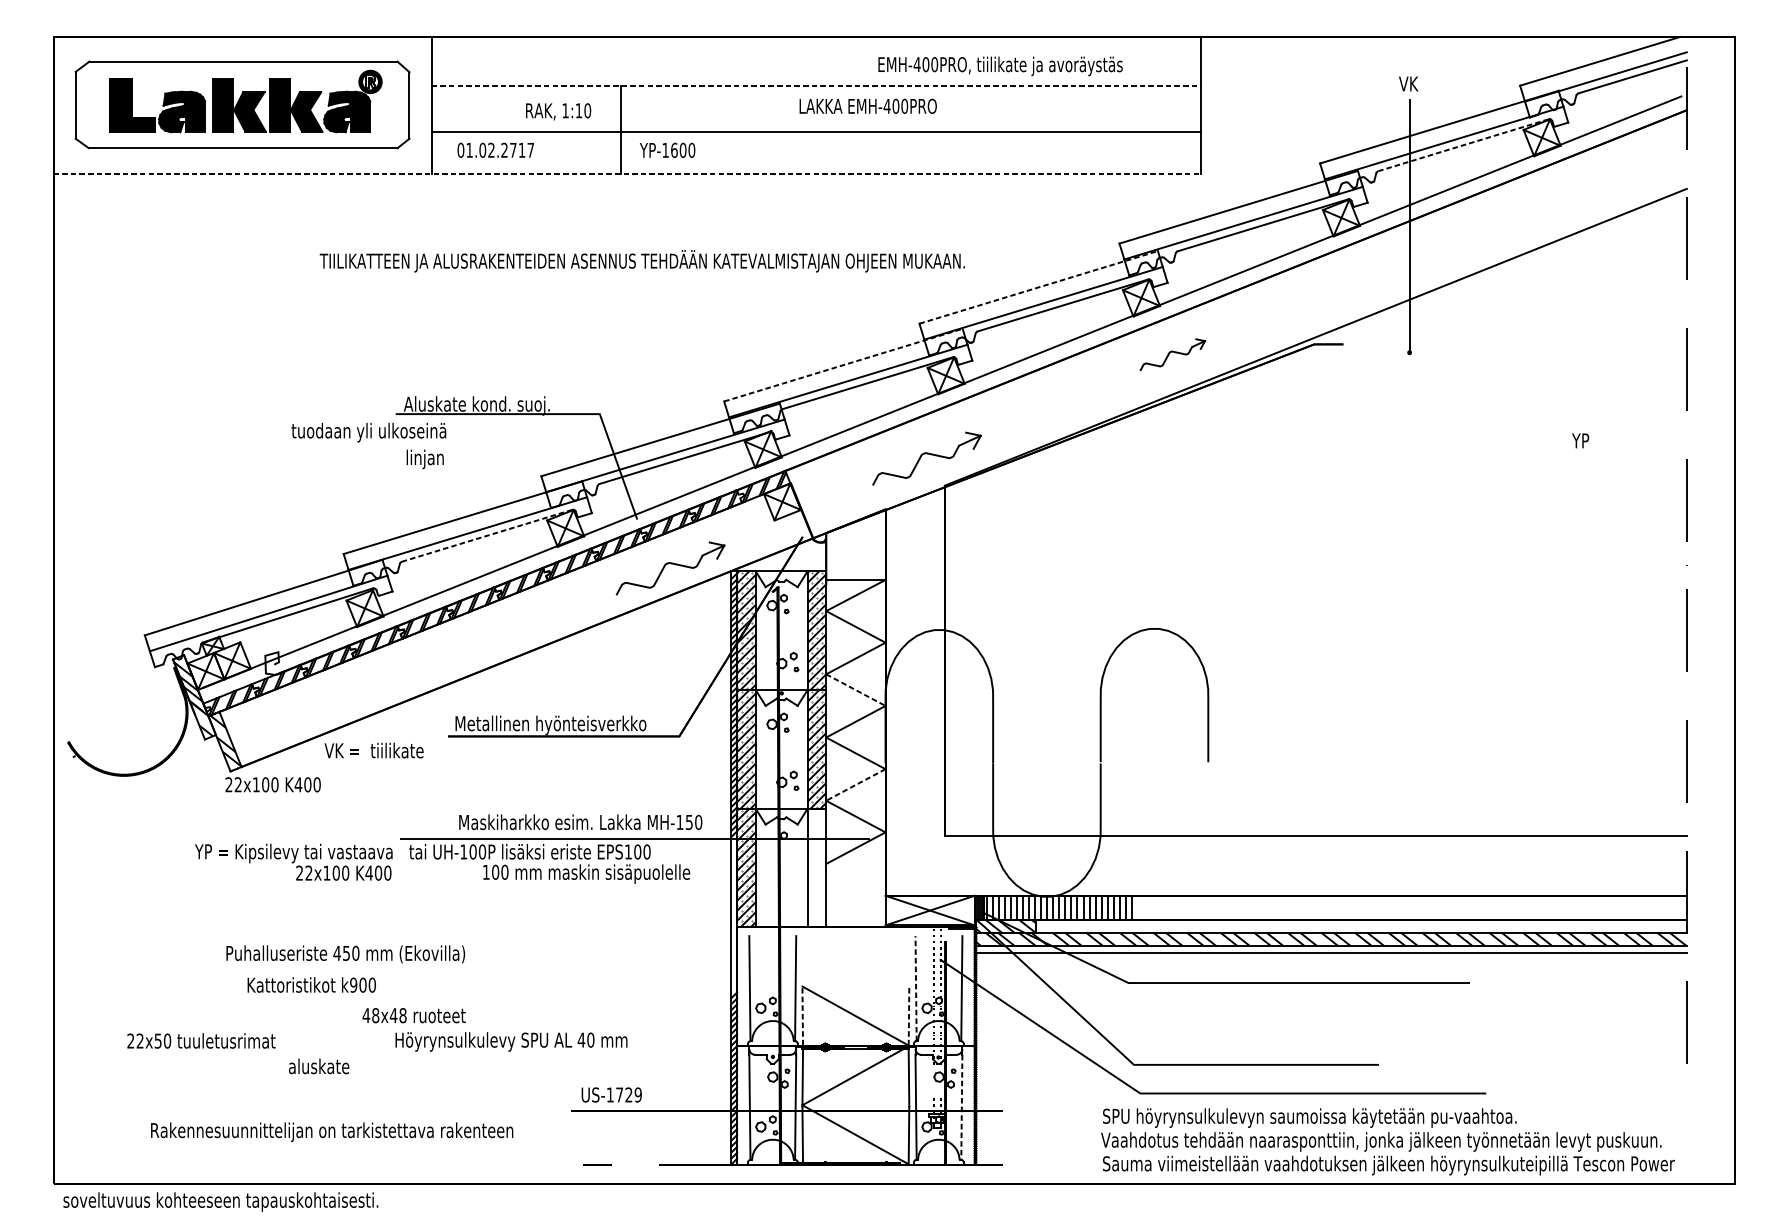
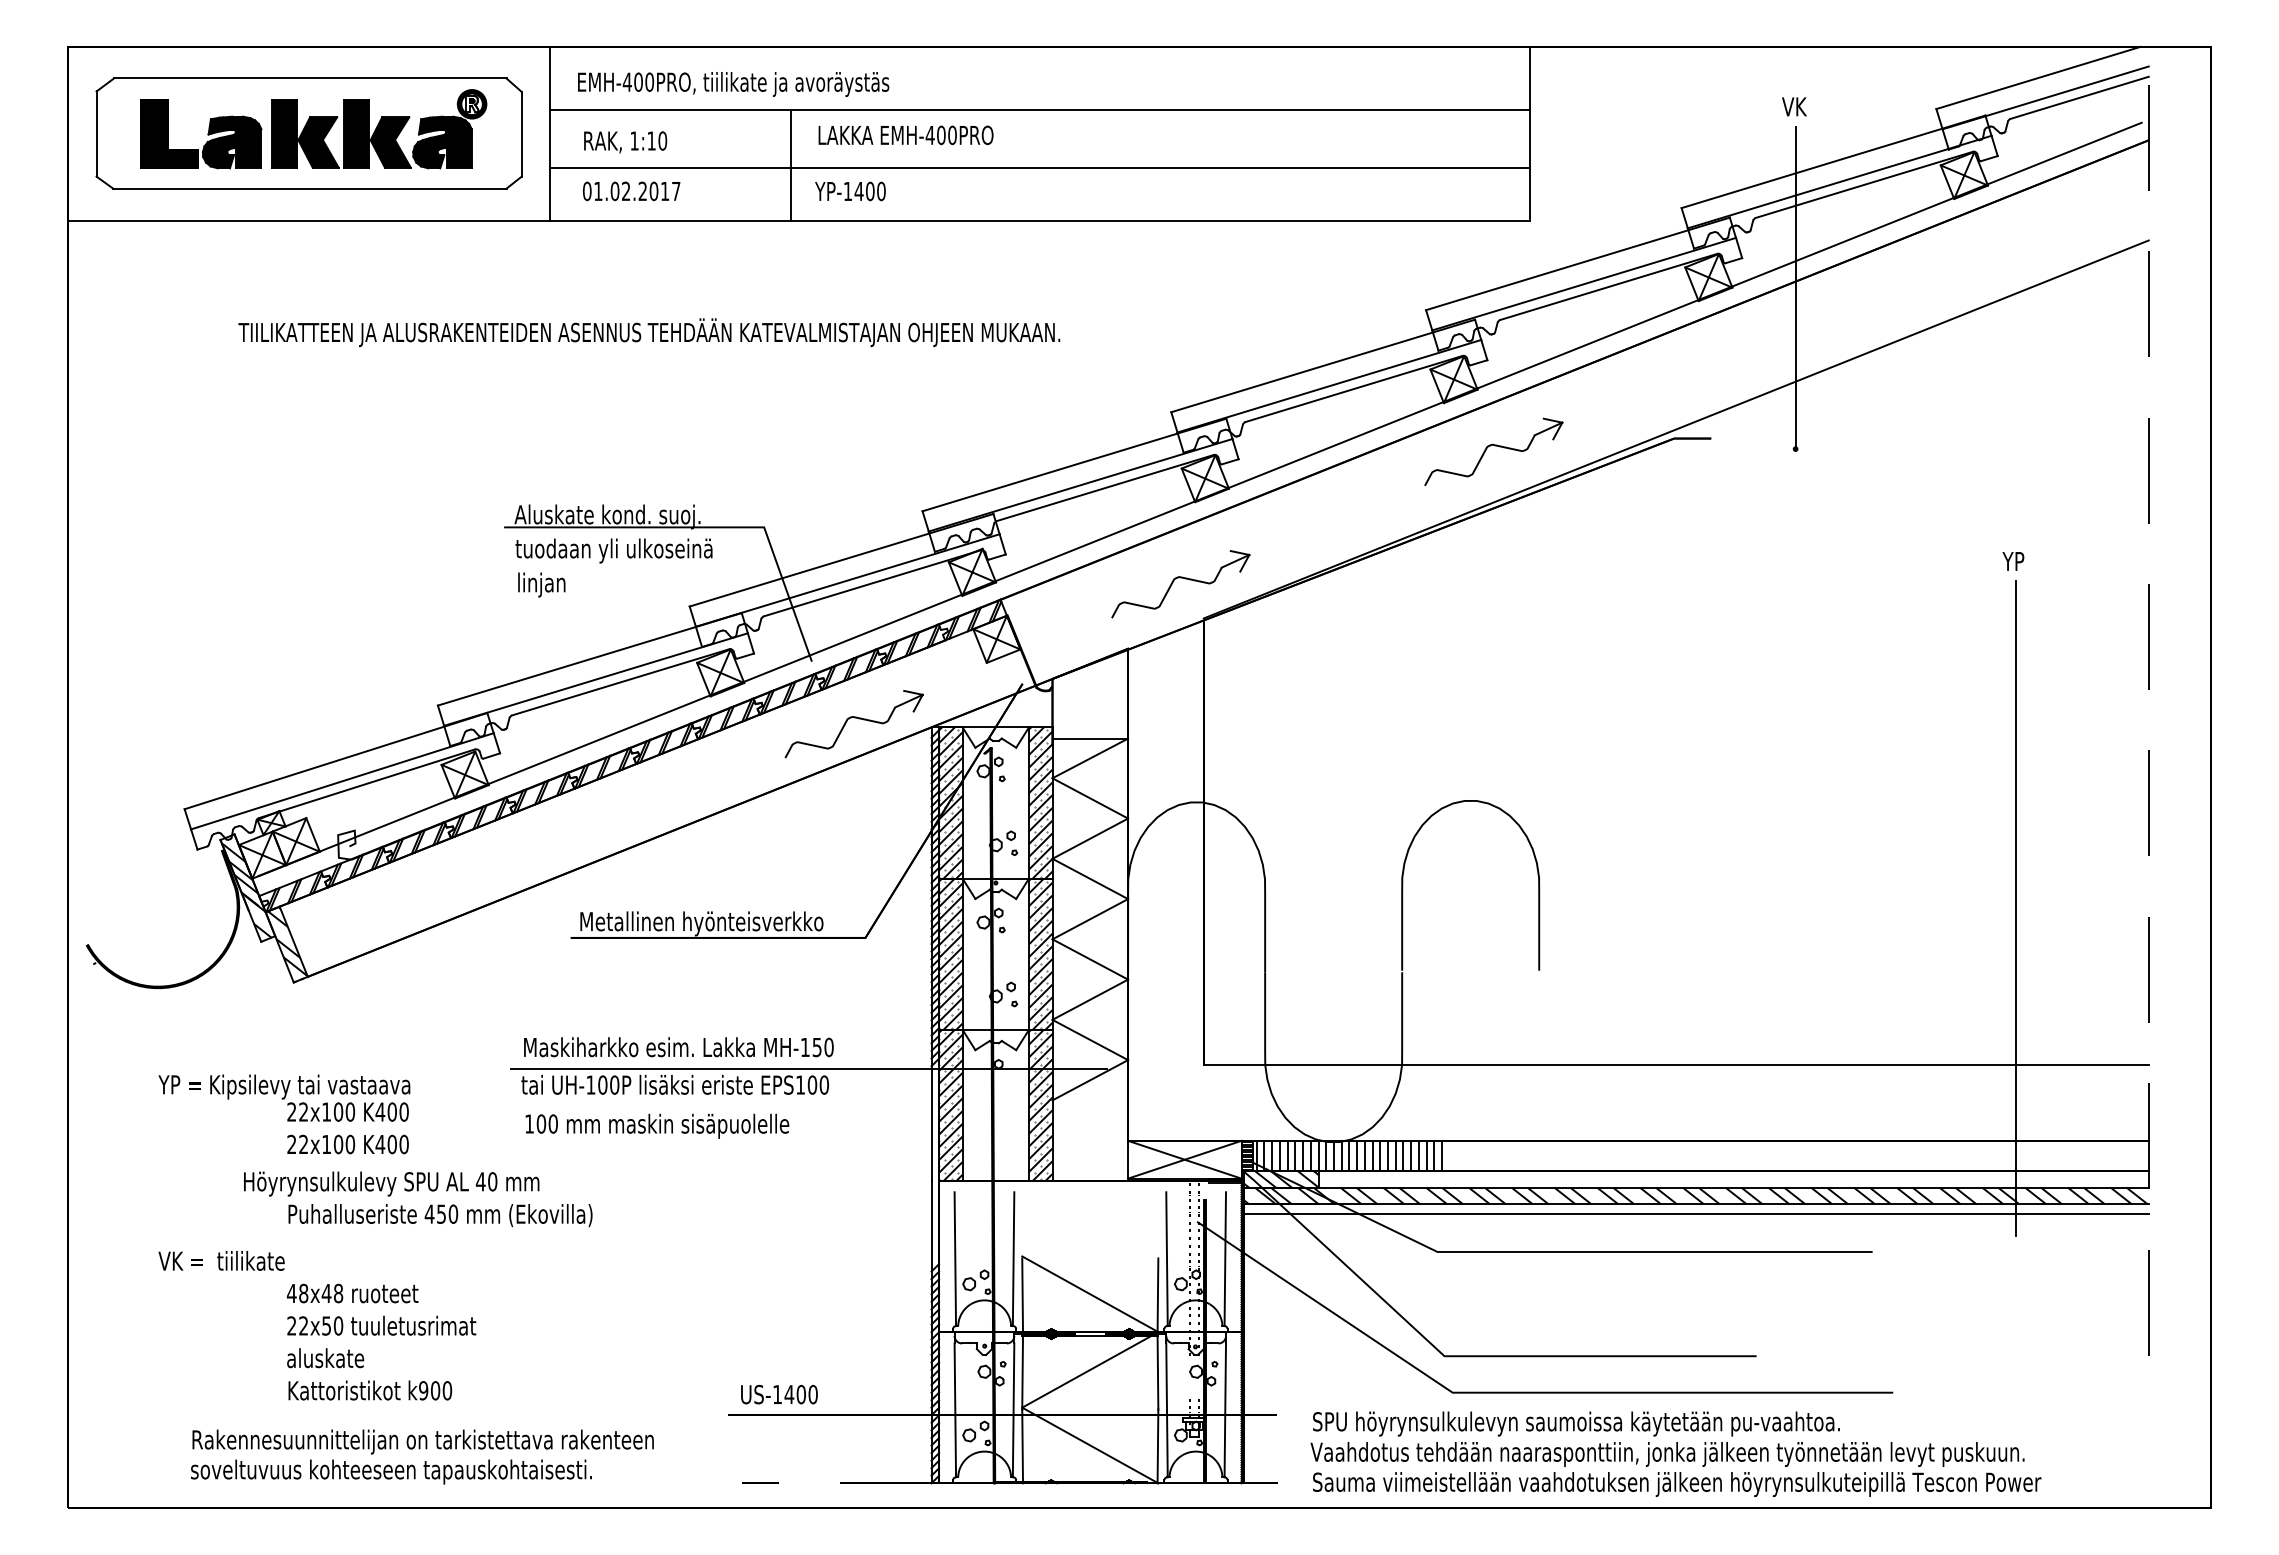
text: (1000, 66) -> (733, 84), moved
line: (815, 86) -> (1039, 109), dashed -> solid
text: (867, 106) -> (905, 135), moved
text: (558, 111) -> (625, 142), moved
line: (1462, 145) -> (1863, 185), dashed -> solid
text: (512, 150) -> (653, 191), 01.02.2717 -> 01.02.2017
text: (673, 150) -> (858, 191), YP-1600 -> YP-1400
line: (627, 173) -> (799, 221), dashed -> solid
text: (642, 261) -> (649, 332), moved
line: (1038, 287) -> (1323, 365), dashed -> solid
part: (1172, 354) -> (1493, 451), size x1.67
line: (843, 365) -> (1074, 465), dashed -> solid
text: (368, 432) -> (613, 550), moved
line: (487, 535) -> (620, 682), dashed -> solid
line: (856, 689) -> (1090, 878), dashed -> solid
line: (1583, 713) -> (2016, 908), added
text: (373, 750) -> (221, 1260), moved
text: (272, 784) -> (347, 1144), moved
line: (856, 784) -> (1090, 999), dashed -> solid
text: (580, 822) -> (678, 1047), moved
text: (293, 861) -> (284, 1097), moved
hatch: (816, 867) -> (1040, 1104), added
text: (586, 873) -> (657, 1125), moved
text: (311, 984) -> (370, 1390), moved
line: (916, 988) -> (1167, 1259), dashed -> solid
text: (414, 1015) -> (352, 1293), moved
line: (802, 1017) -> (1022, 1295), dashed -> solid
line: (908, 1017) -> (1157, 1295), dashed -> solid
text: (201, 1040) -> (381, 1325), moved
text: (511, 1041) -> (391, 1183), moved
text: (319, 1066) -> (325, 1358), moved
text: (628, 1094) -> (800, 1394), US-1729 -> US-1400
line: (962, 1107) -> (1225, 1410), dashed -> solid
text: (1387, 1141) -> (1675, 1453), moved
text: (220, 1201) -> (391, 1471), moved

